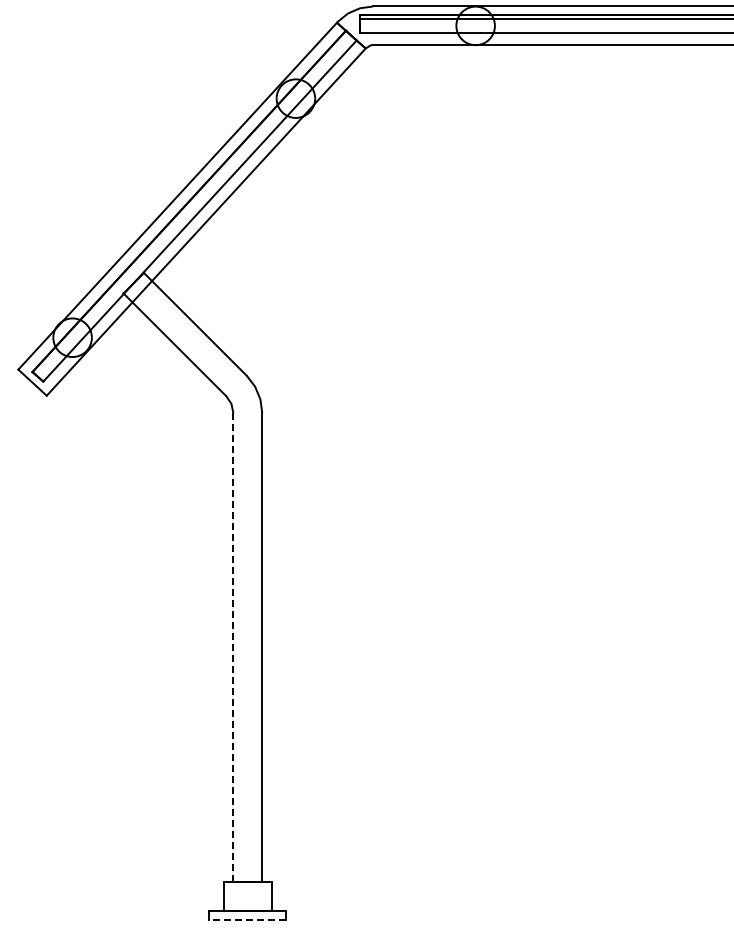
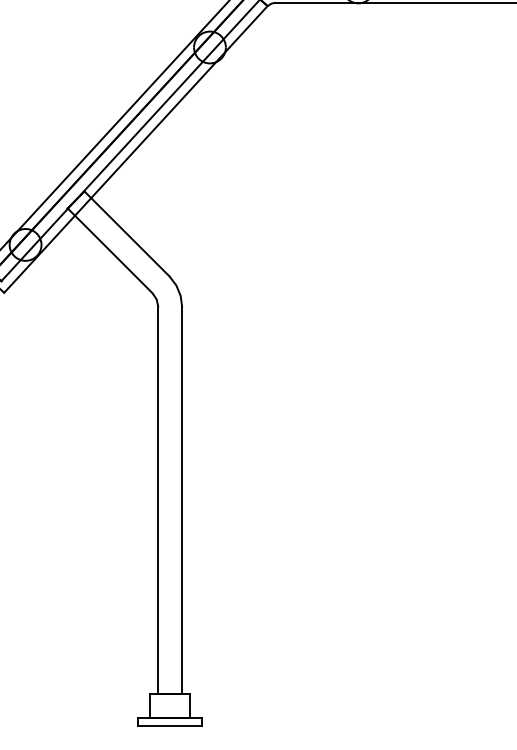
line: (233, 648) -> (158, 501), dashed -> solid
line: (247, 920) -> (170, 726), dashed -> solid

